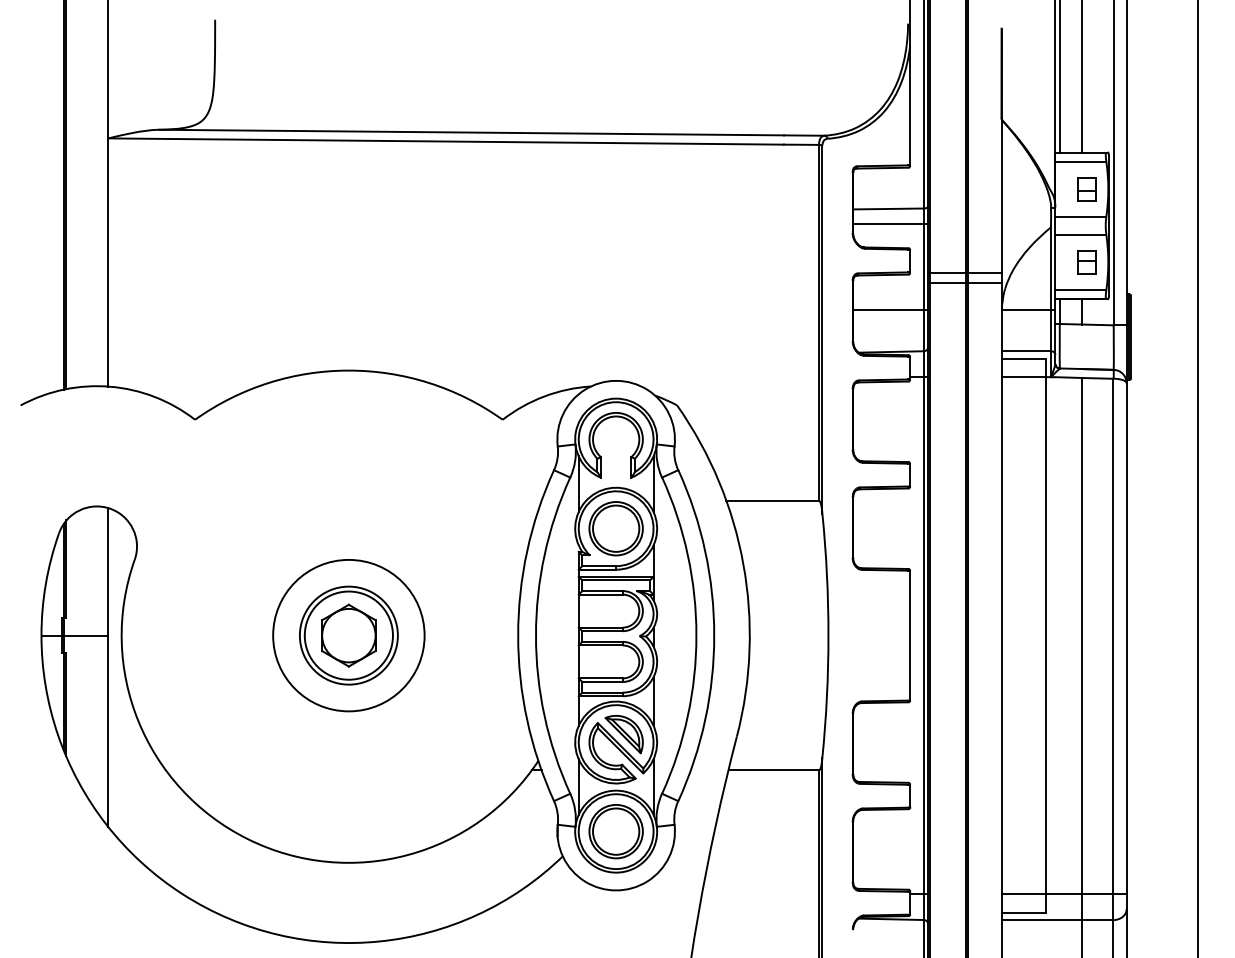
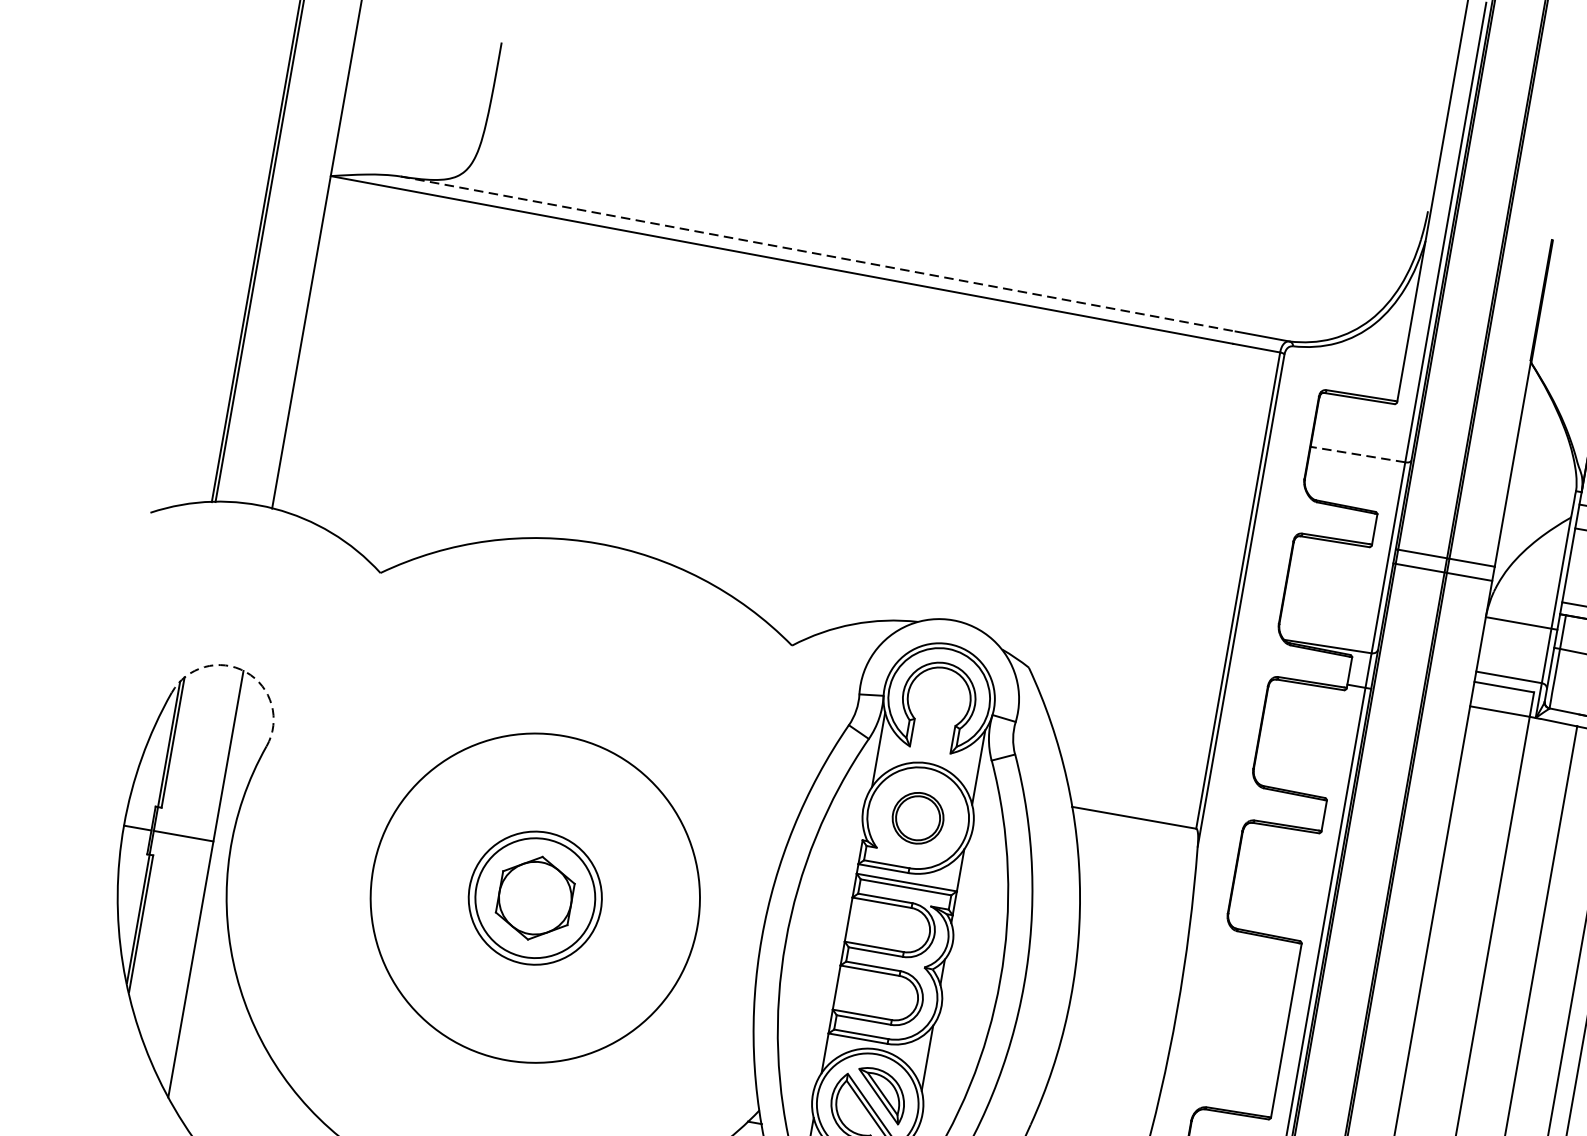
line: (471, 132) -> (818, 253), solid -> dashed
line: (887, 208) -> (1356, 453), solid -> dashed
line: (890, 223) -> (1357, 474), removed
line: (890, 310) -> (1336, 590), removed
arc: (110, 508) -> (246, 671), solid -> dashed
part: (615, 528) -> (917, 817), size x0.7
circle: (348, 635) -> (534, 897), size x1.6

